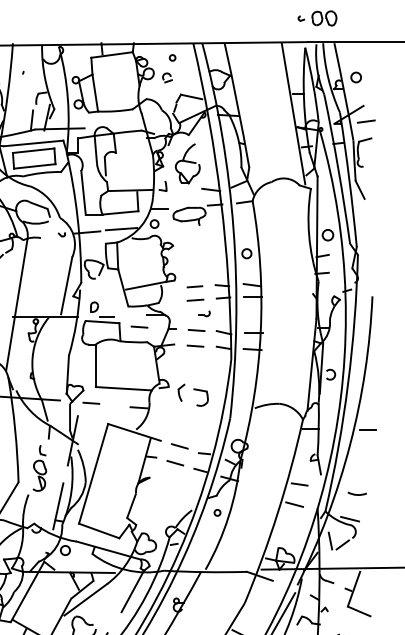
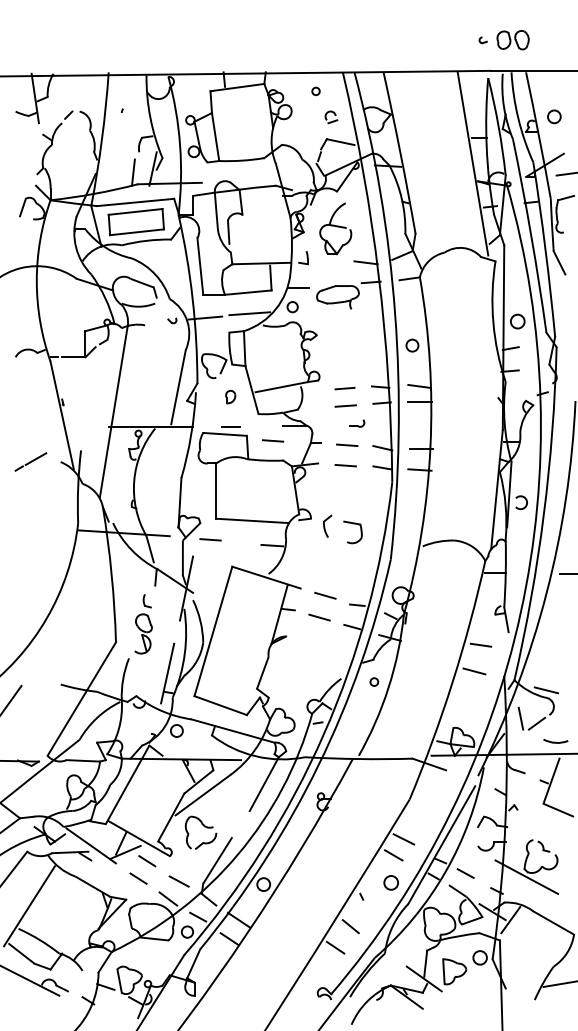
part: (167, 78) -> (331, 117), moved
part: (94, 306) -> (230, 396), moved
arc: (357, 493) -> (555, 741), moved

